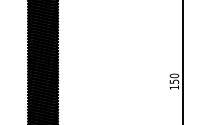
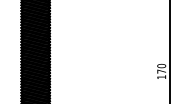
text: (174, 81) -> (161, 71), 150 -> 170

